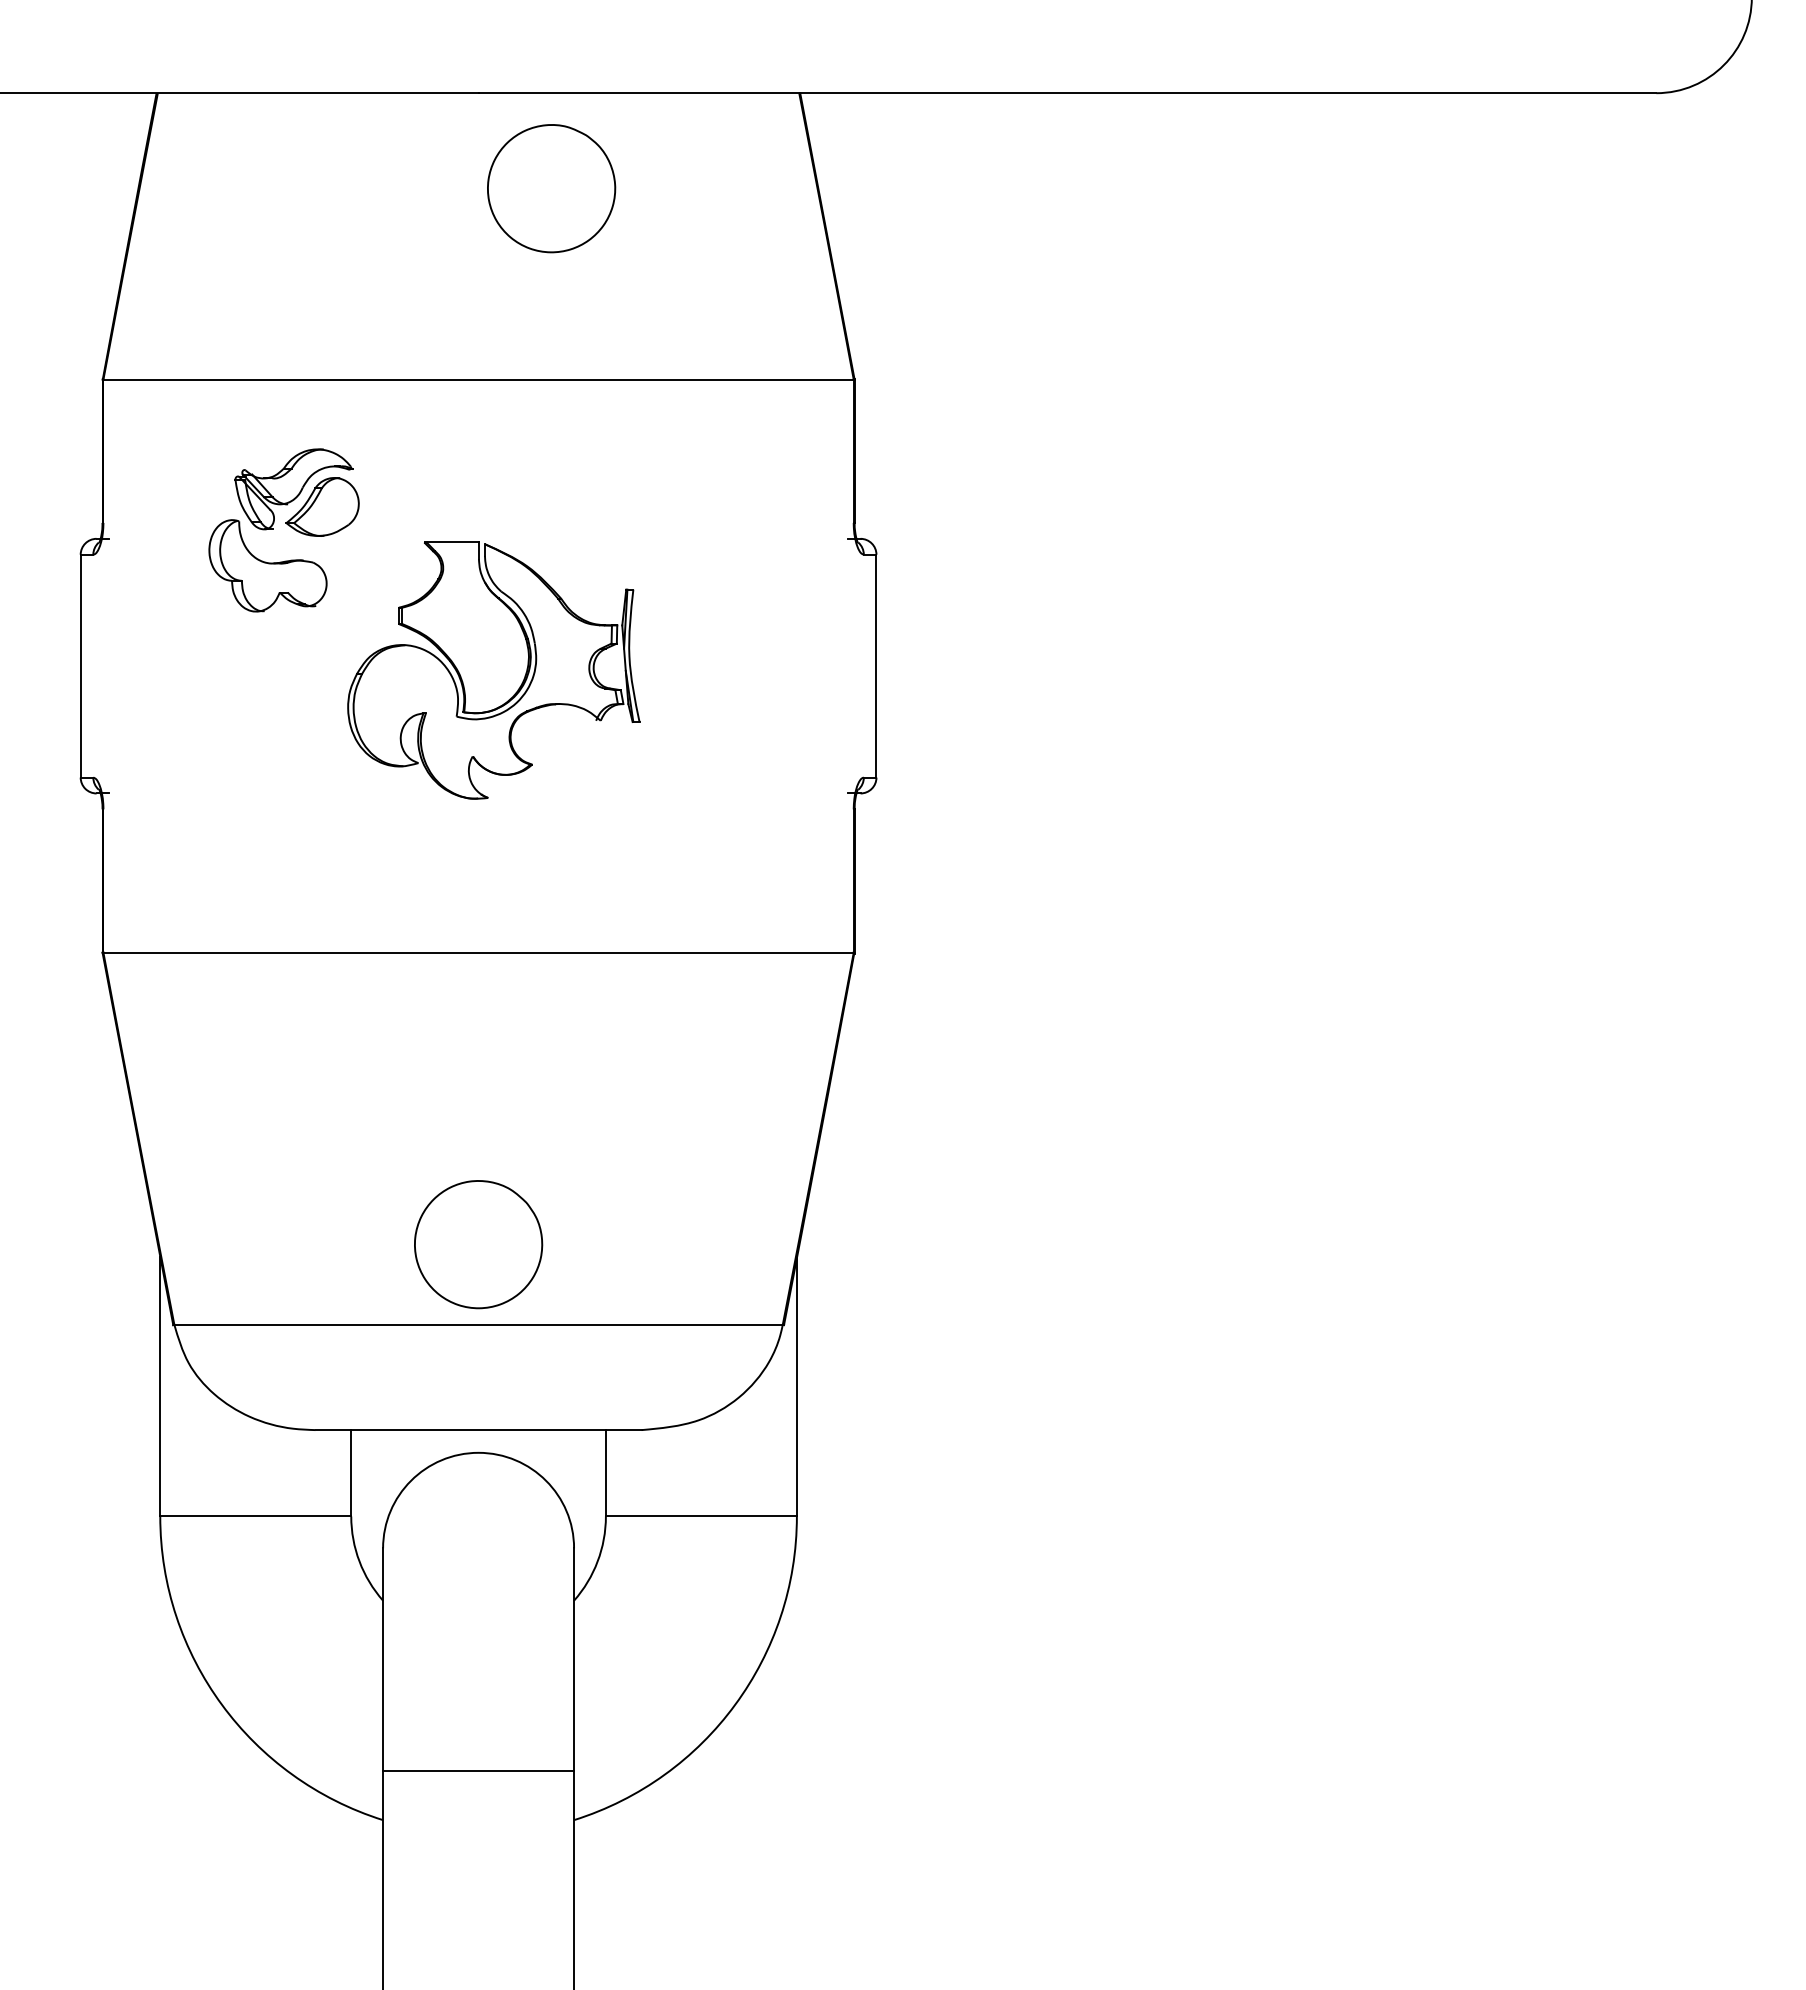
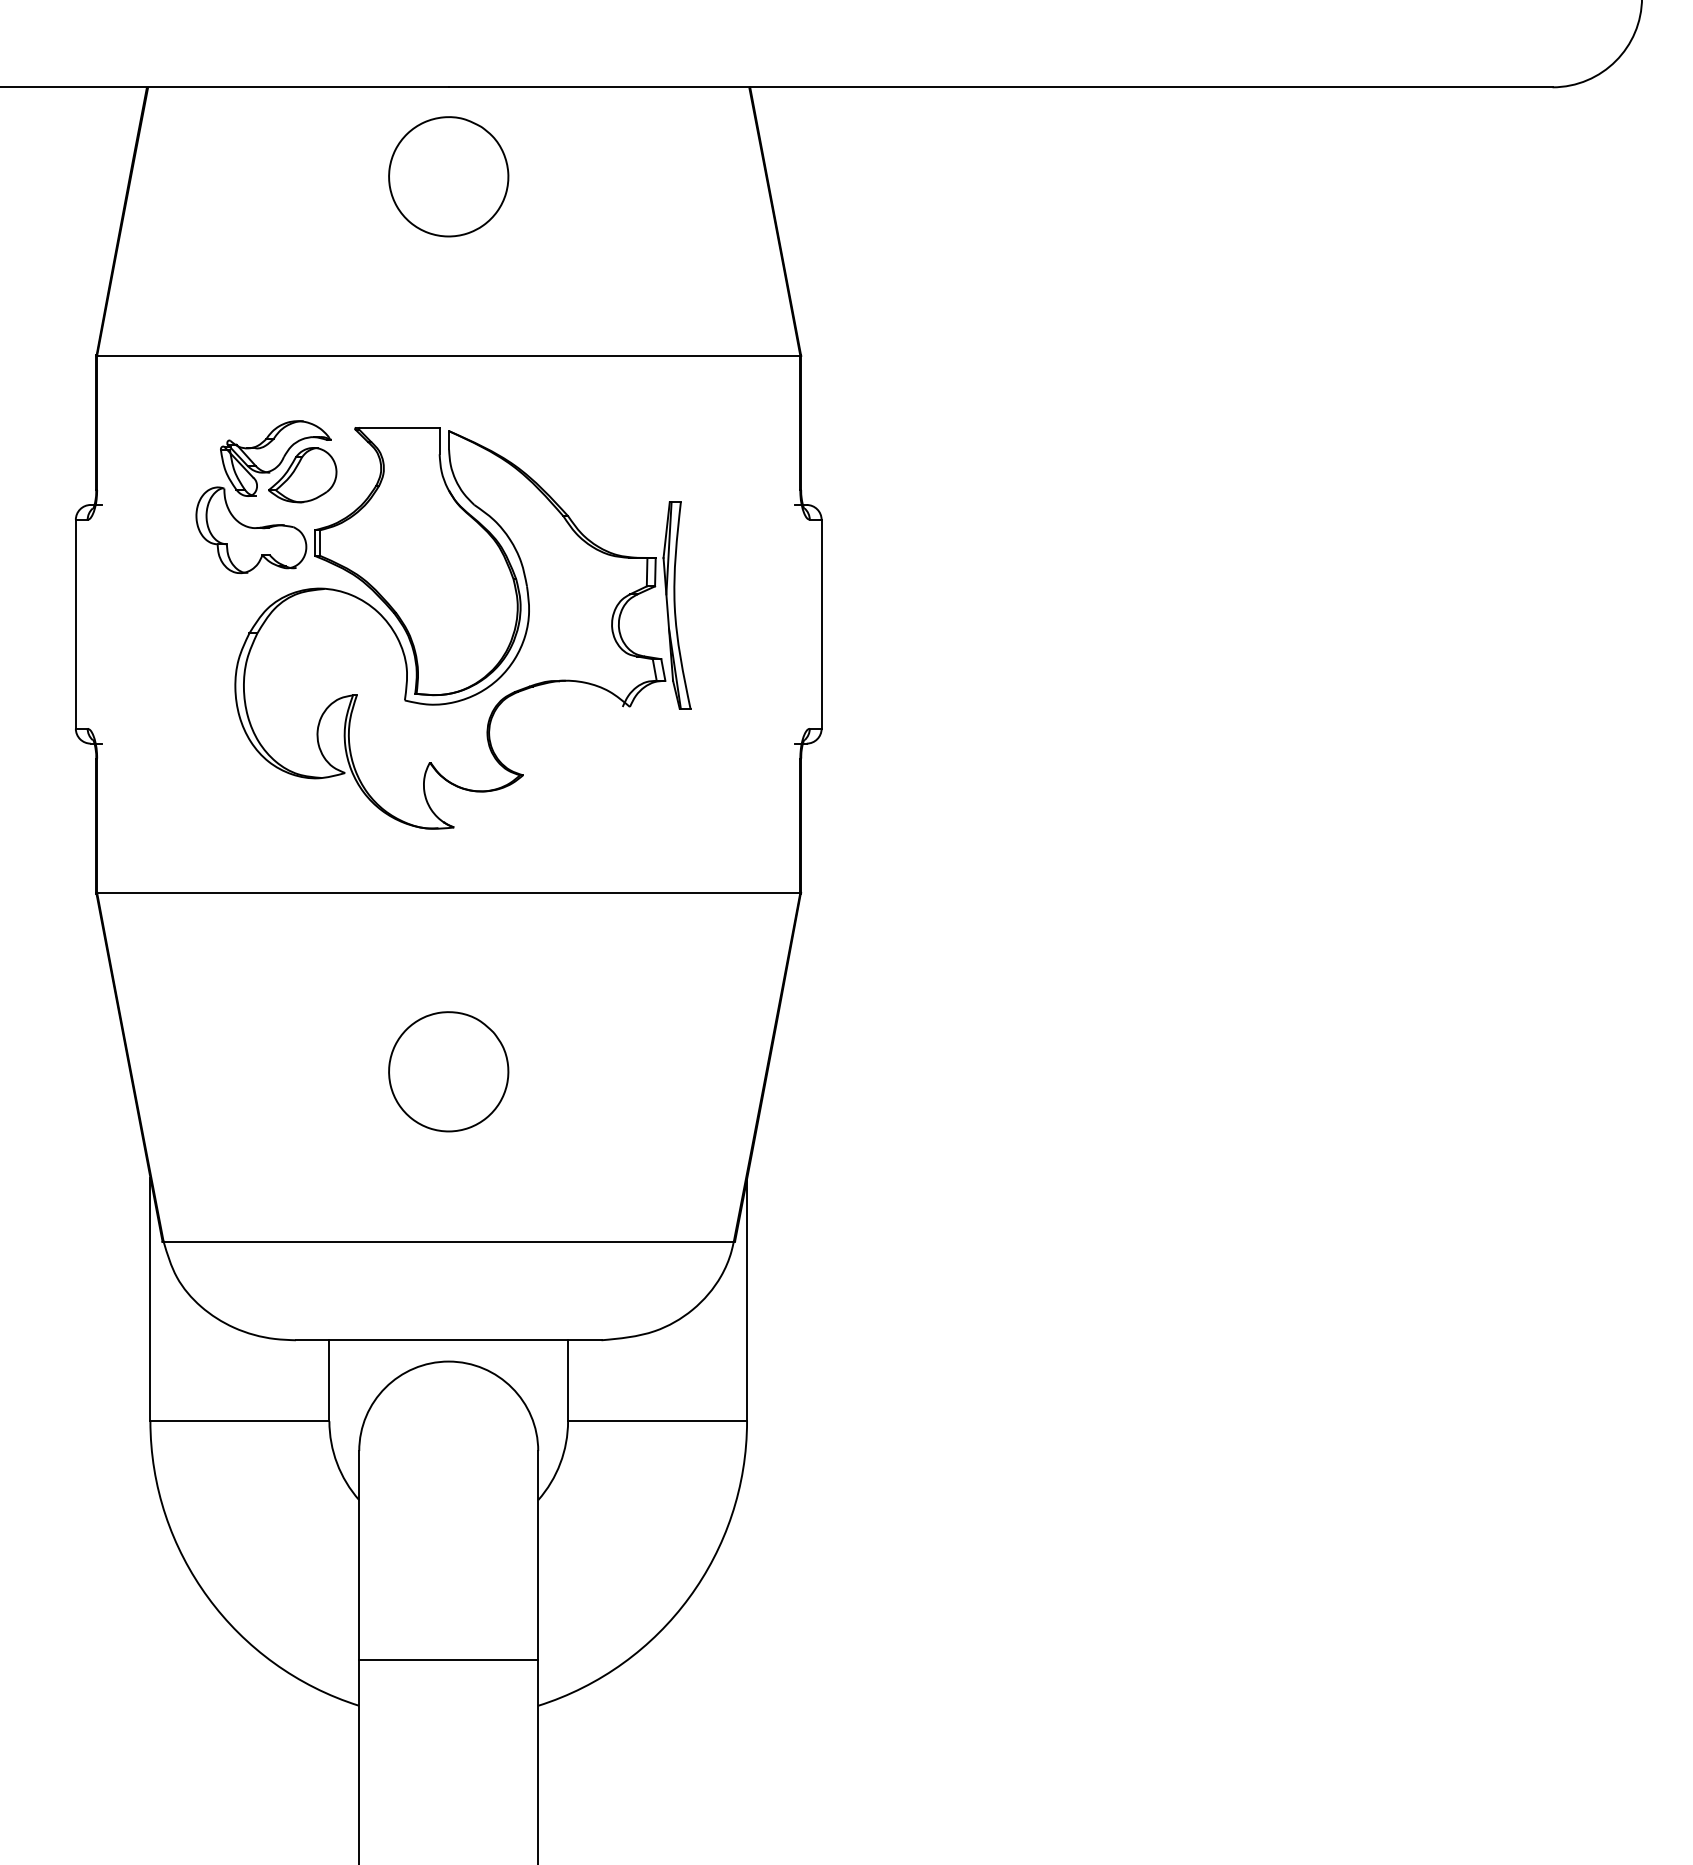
part: (551, 188) -> (448, 176), moved
part: (493, 670) -> (462, 628), size x1.67
part: (478, 1244) -> (448, 1071), moved

